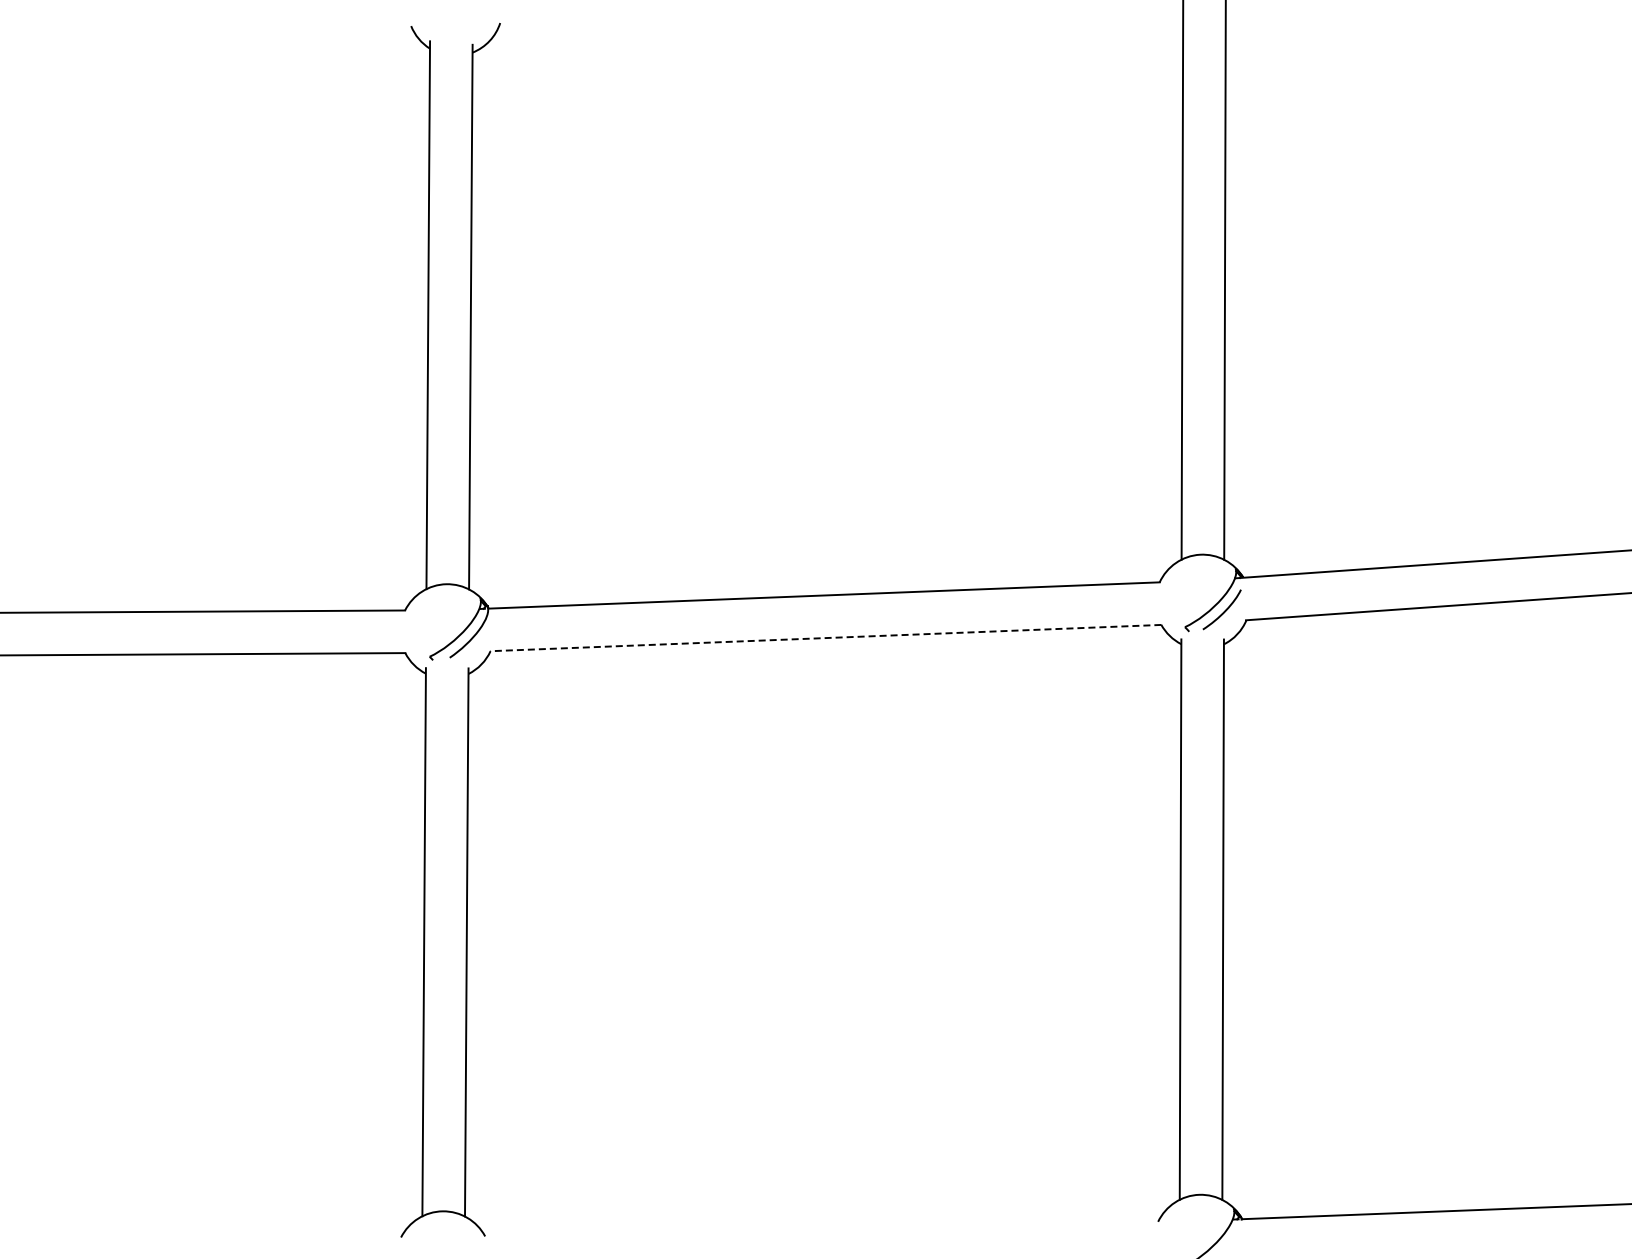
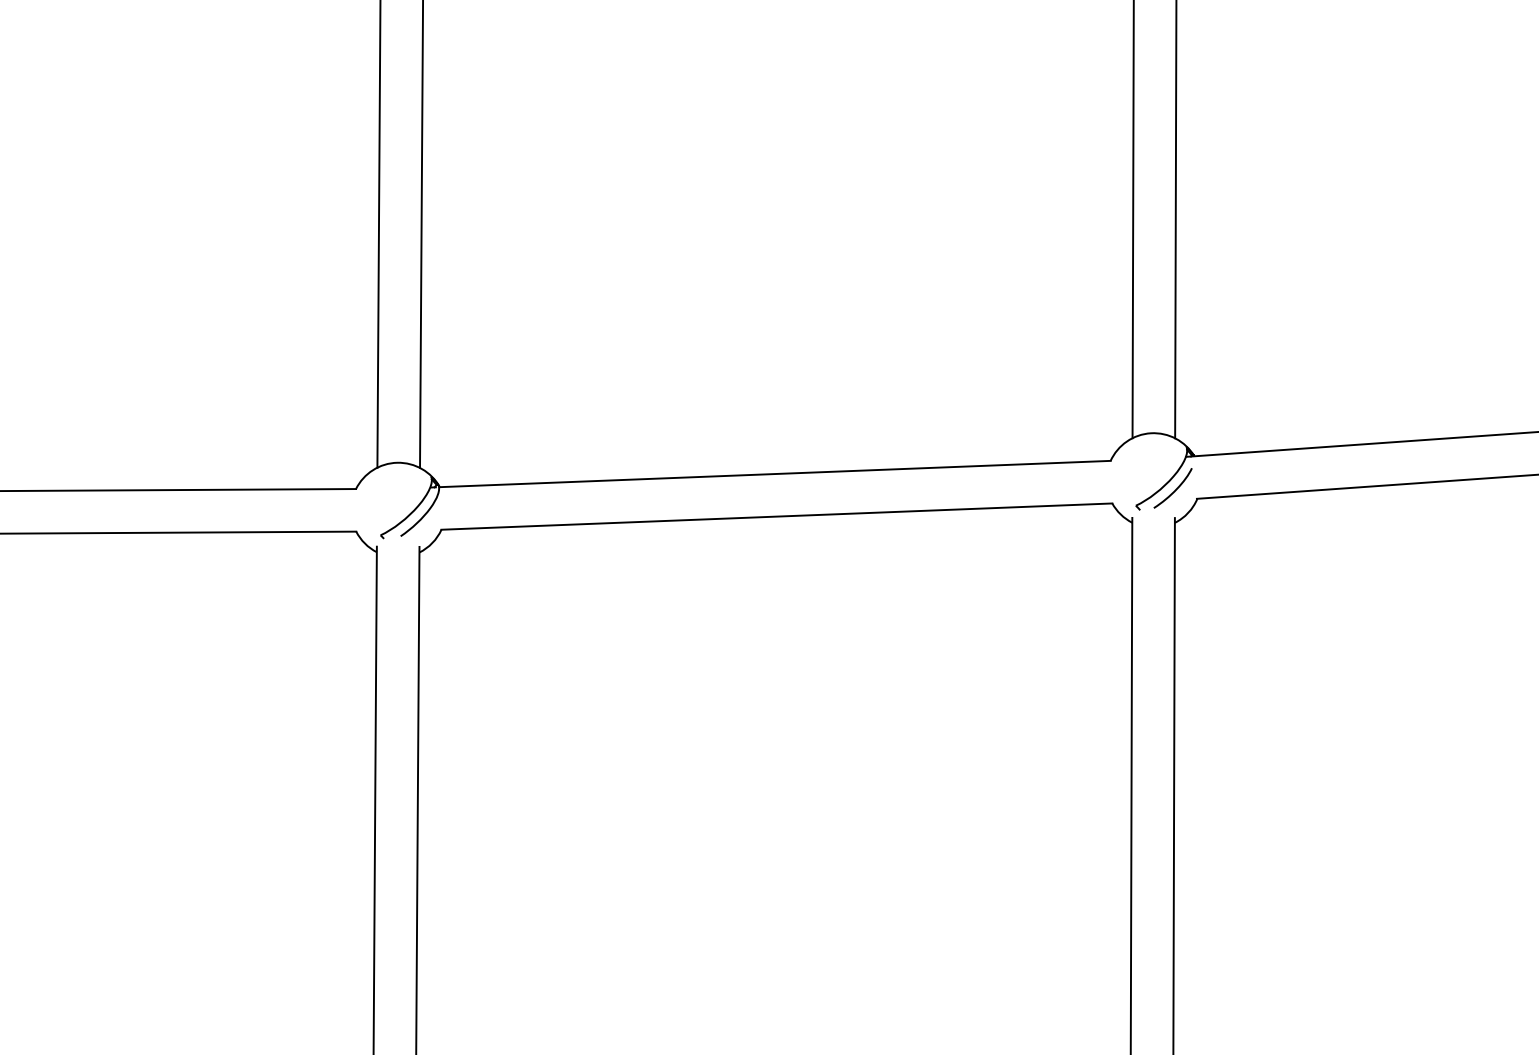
line: (825, 638) -> (776, 517), dashed -> solid

